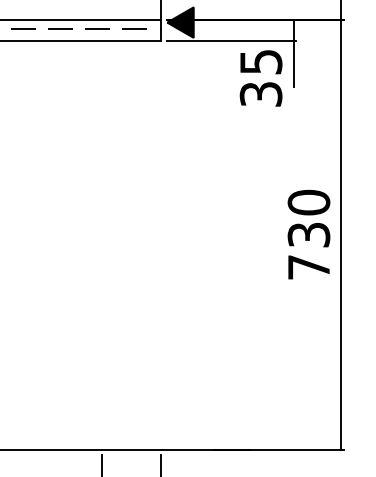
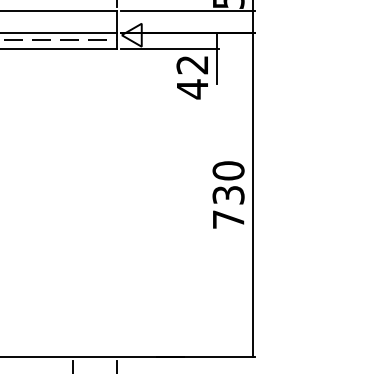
fill: (180, 21) -> (131, 34), removed
text: (261, 78) -> (192, 77), 35 -> 42

